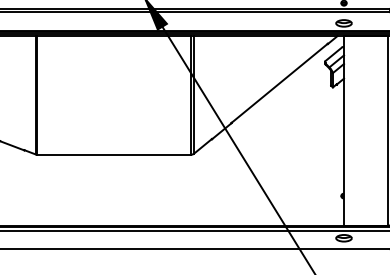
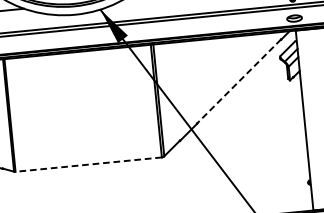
line: (279, 83) -> (238, 81), solid -> dashed
line: (113, 154) -> (87, 164), solid -> dashed

